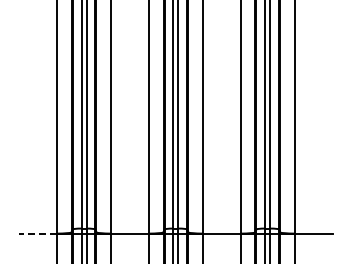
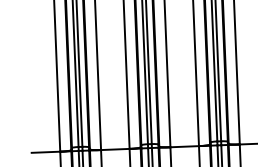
line: (38, 233) -> (46, 152), dashed -> solid

